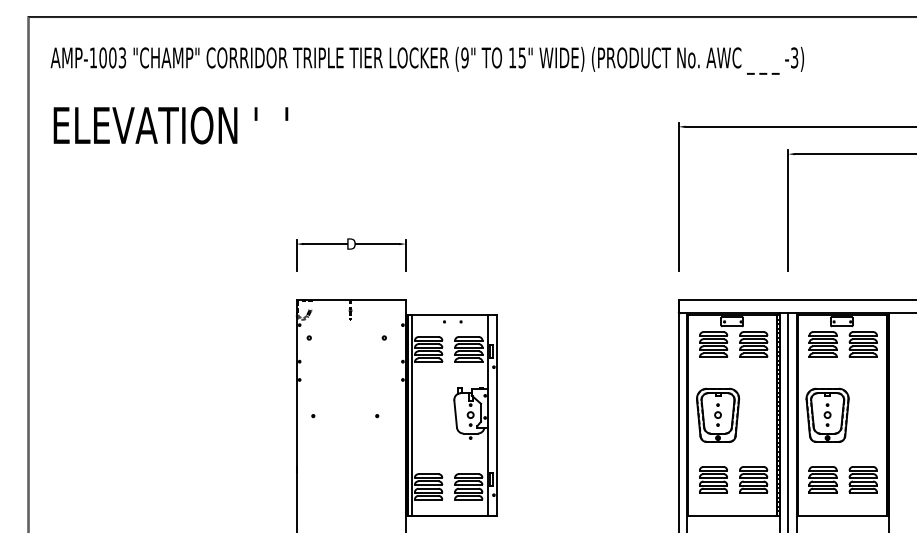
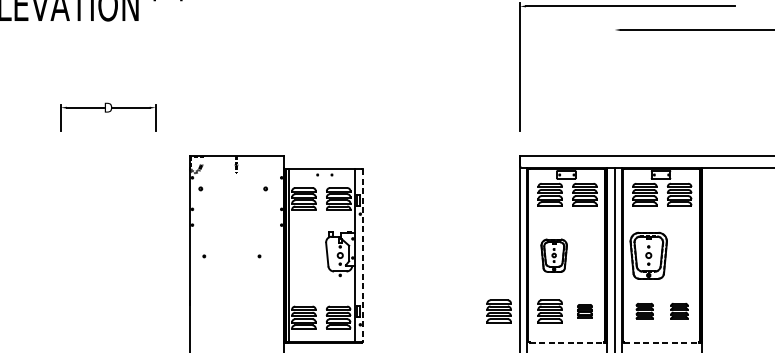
line: (788, 210) -> (614, 78), removed
part: (351, 254) -> (108, 116), moved
part: (718, 414) -> (554, 255), size x0.7
line: (497, 415) -> (363, 255), solid -> dashed
part: (654, 479) -> (499, 311), added
part: (753, 479) -> (584, 311), size x0.6
part: (822, 479) -> (644, 311), size x0.7
part: (862, 479) -> (678, 311), size x0.7
line: (733, 516) -> (567, 343), solid -> dashed
line: (842, 516) -> (661, 343), solid -> dashed

